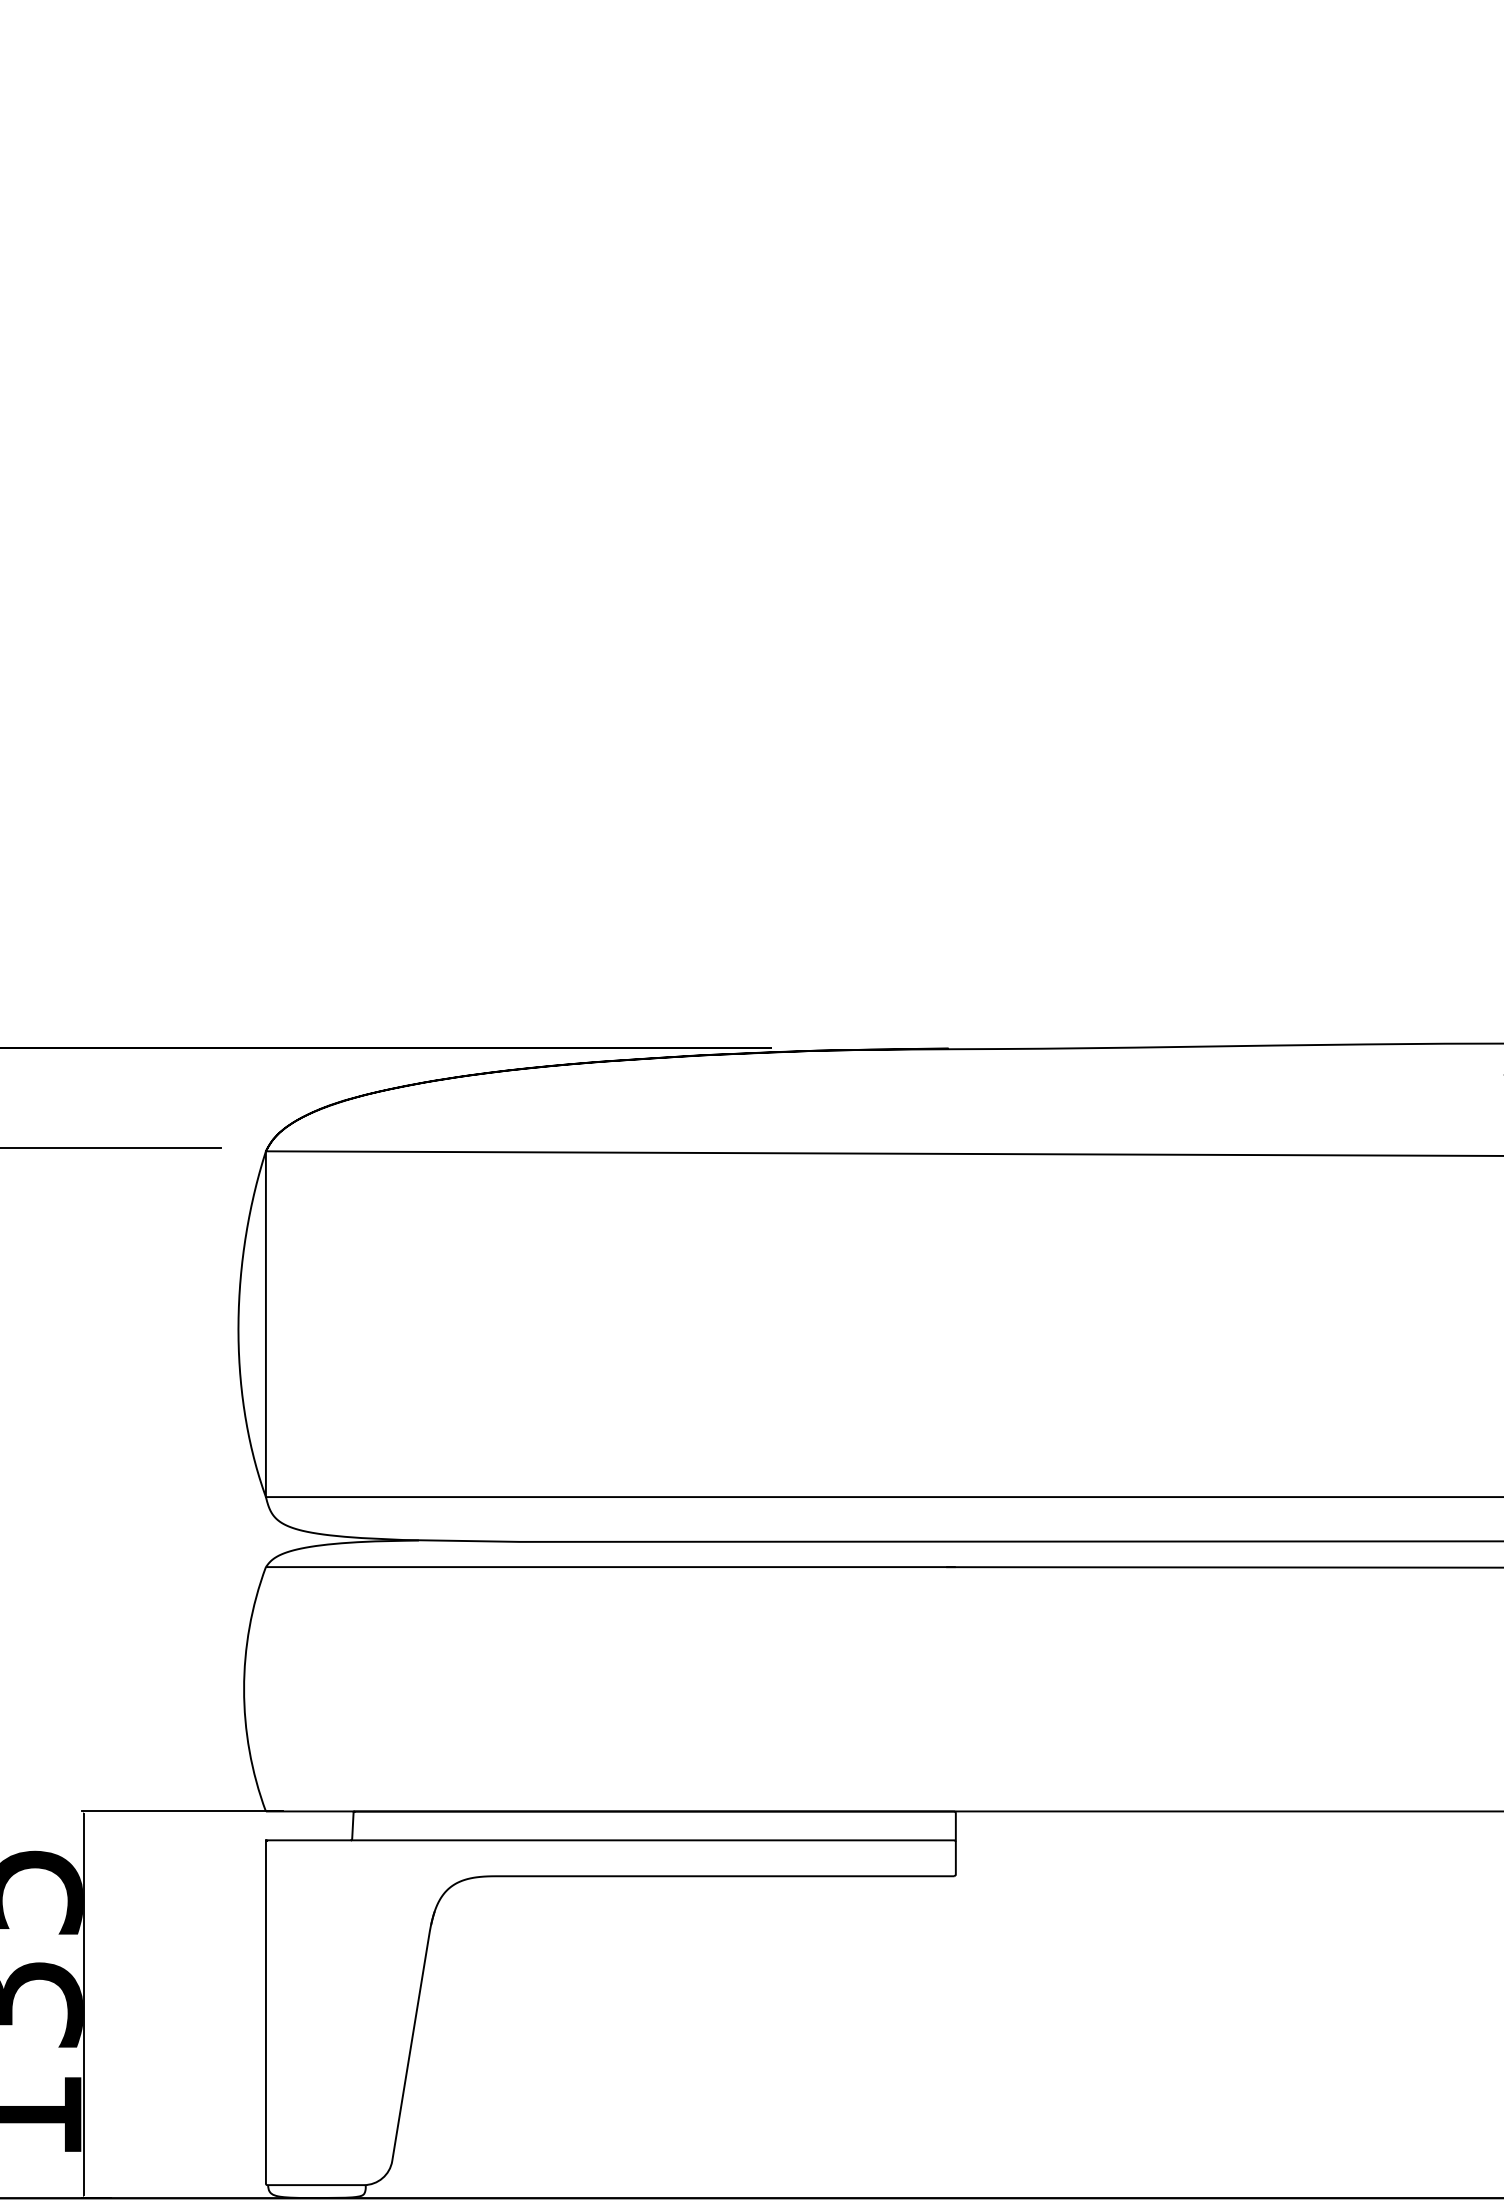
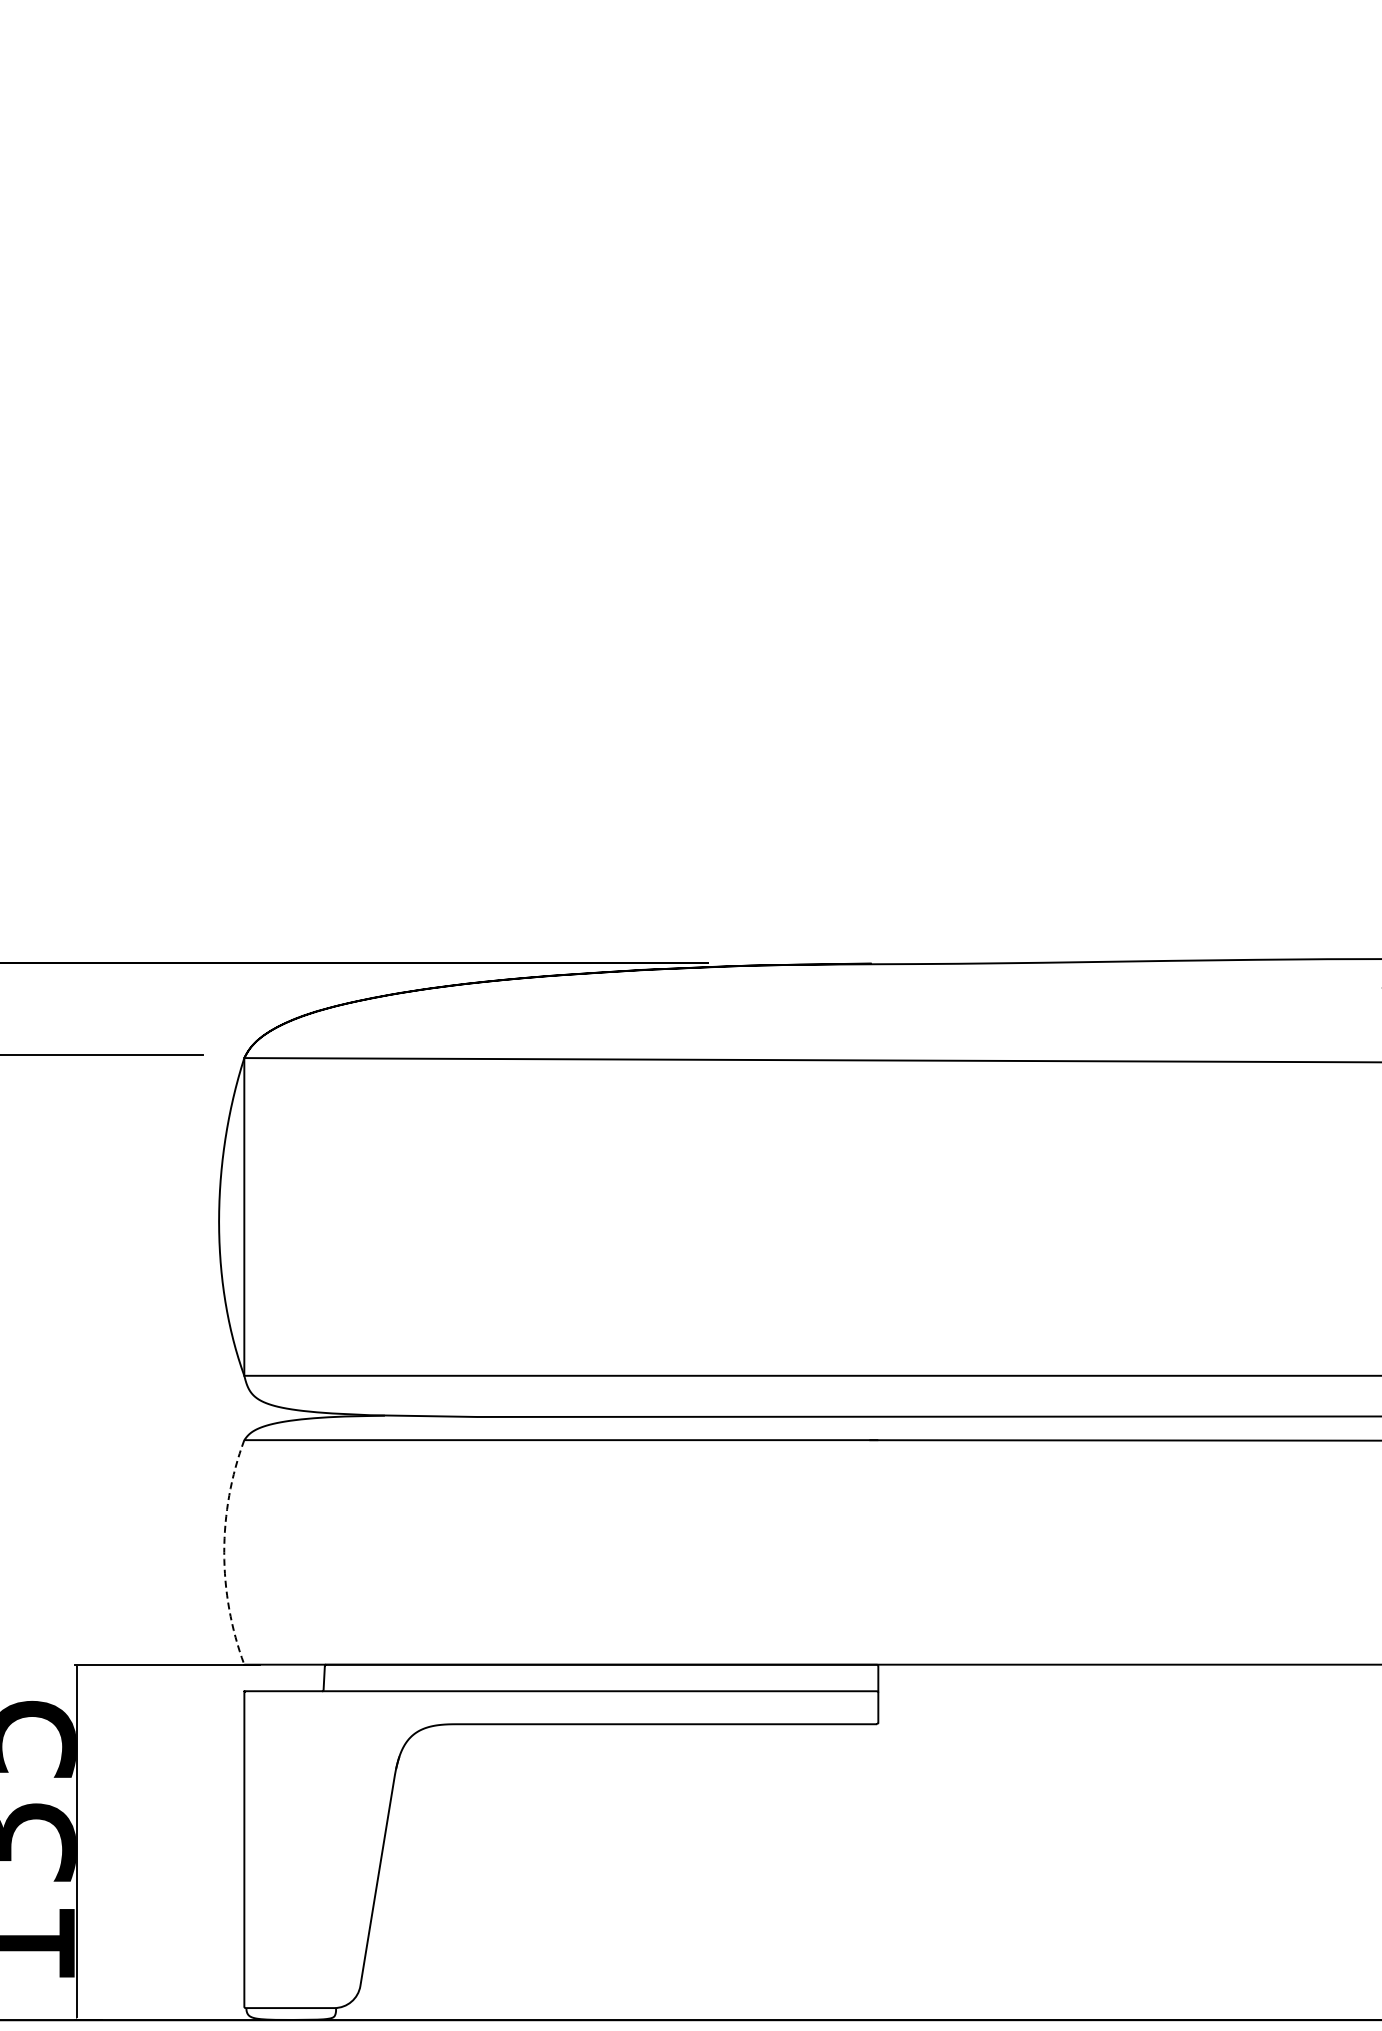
arc: (244, 1689) -> (224, 1552), solid -> dashed

